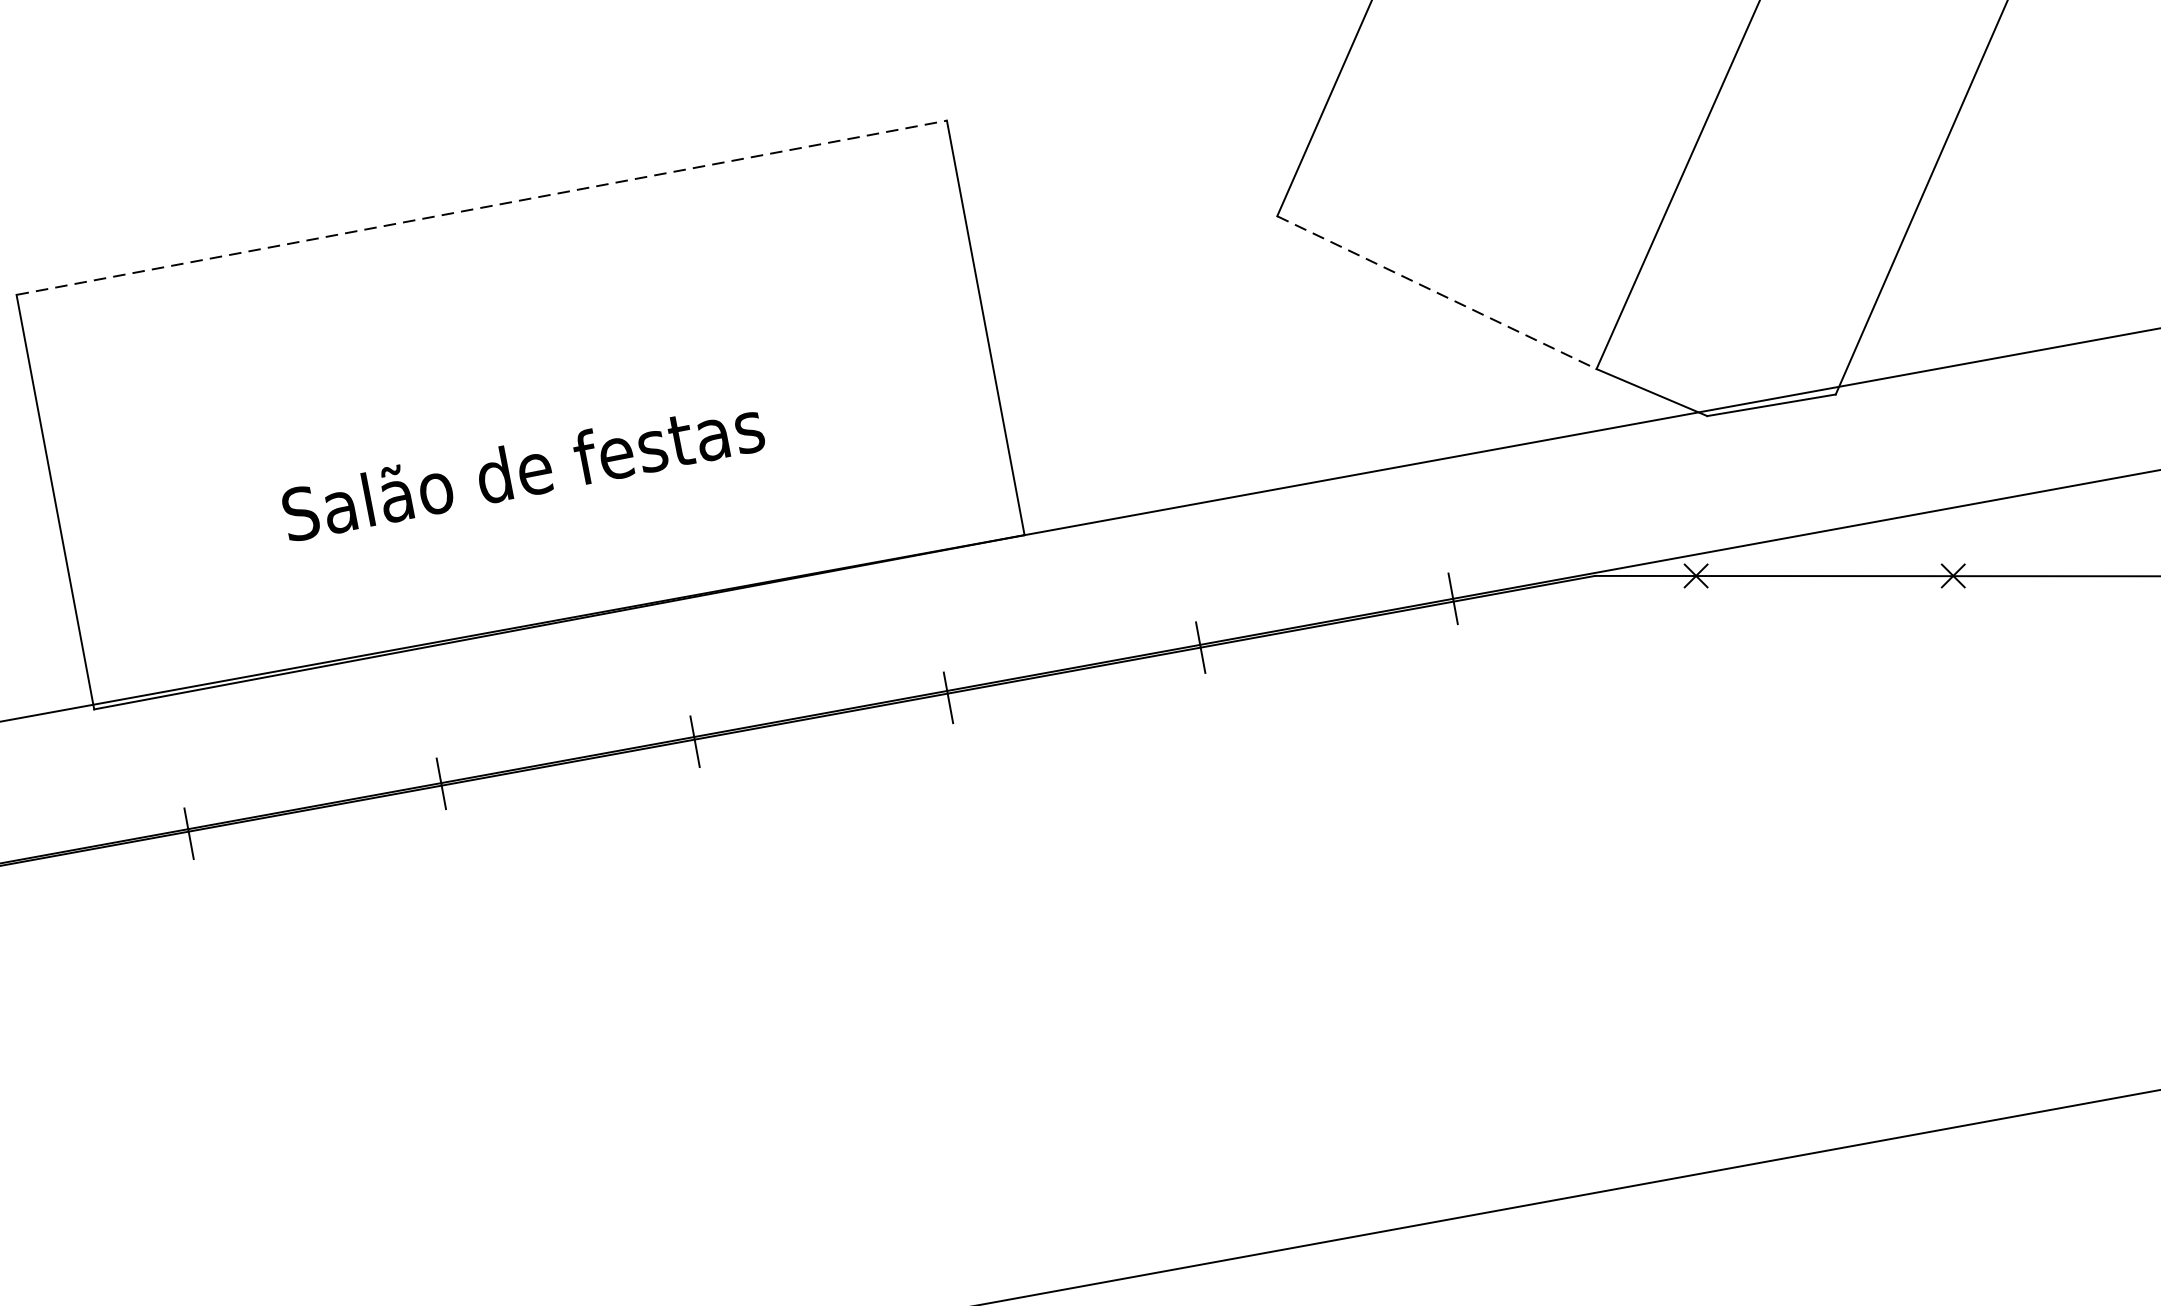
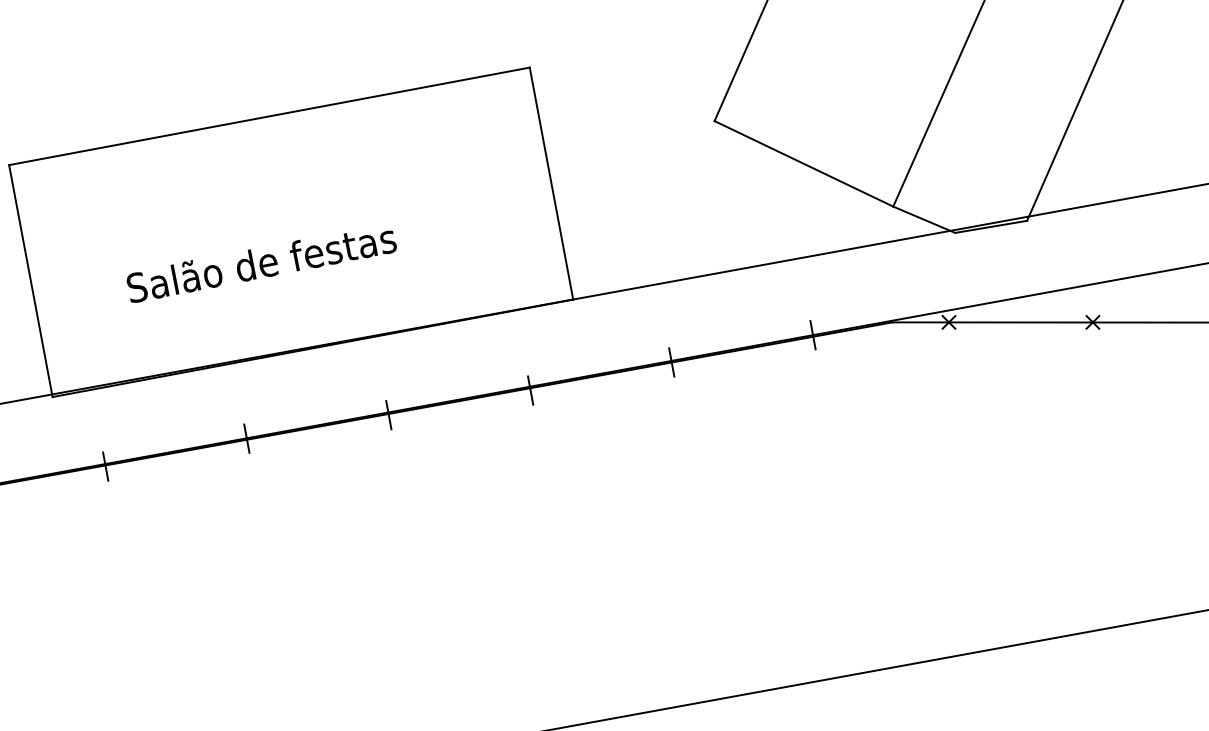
line: (481, 208) -> (269, 116), dashed -> solid
line: (1437, 293) -> (804, 164), dashed -> solid
text: (522, 476) -> (261, 266), moved

